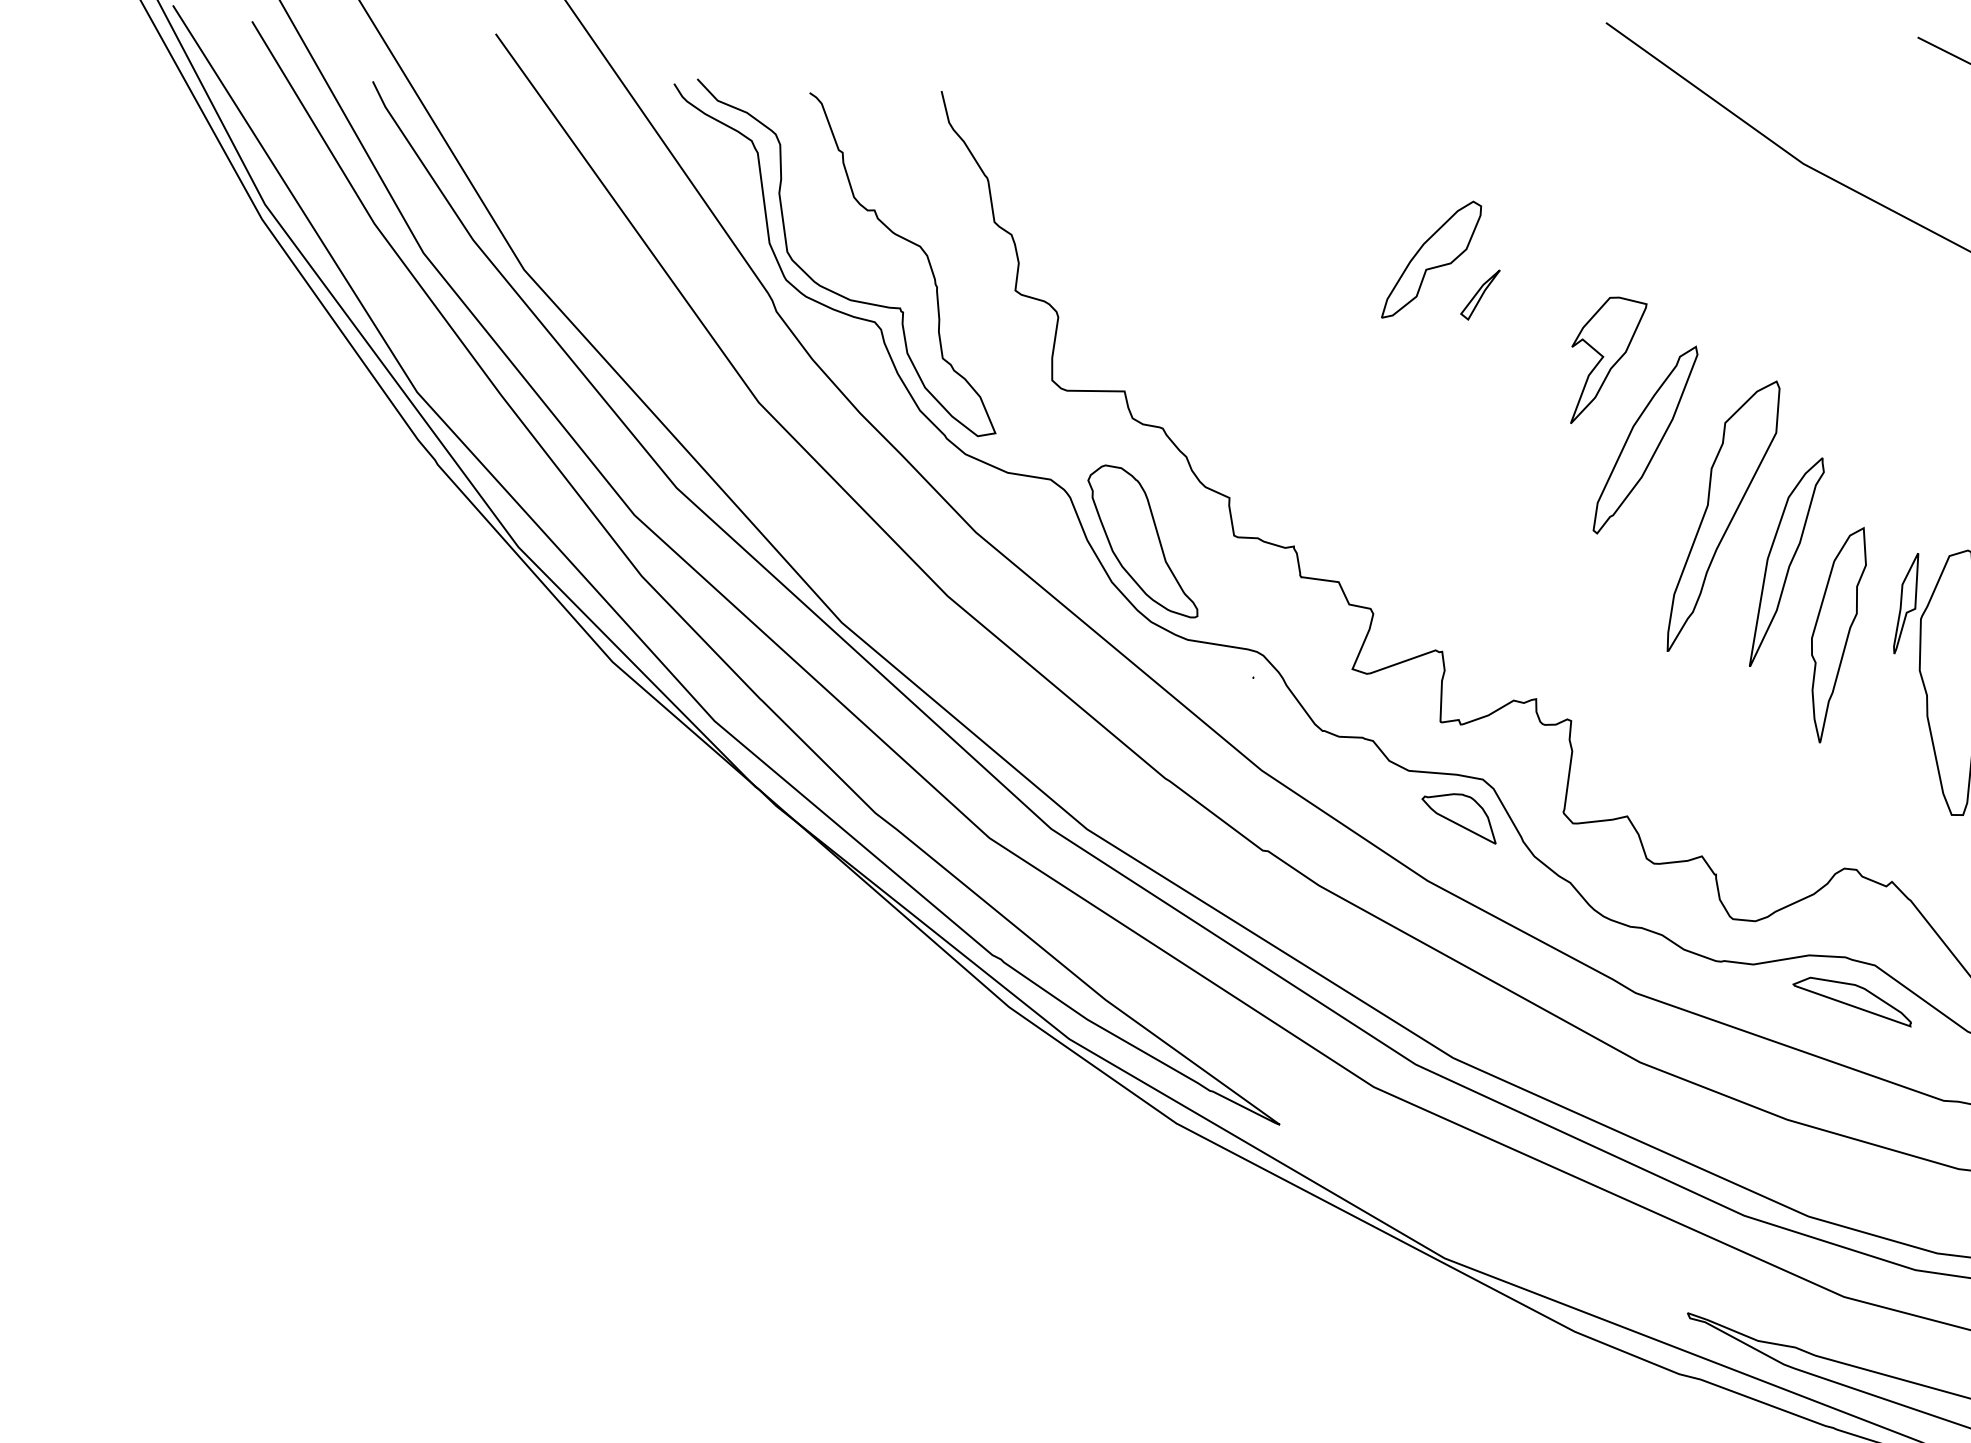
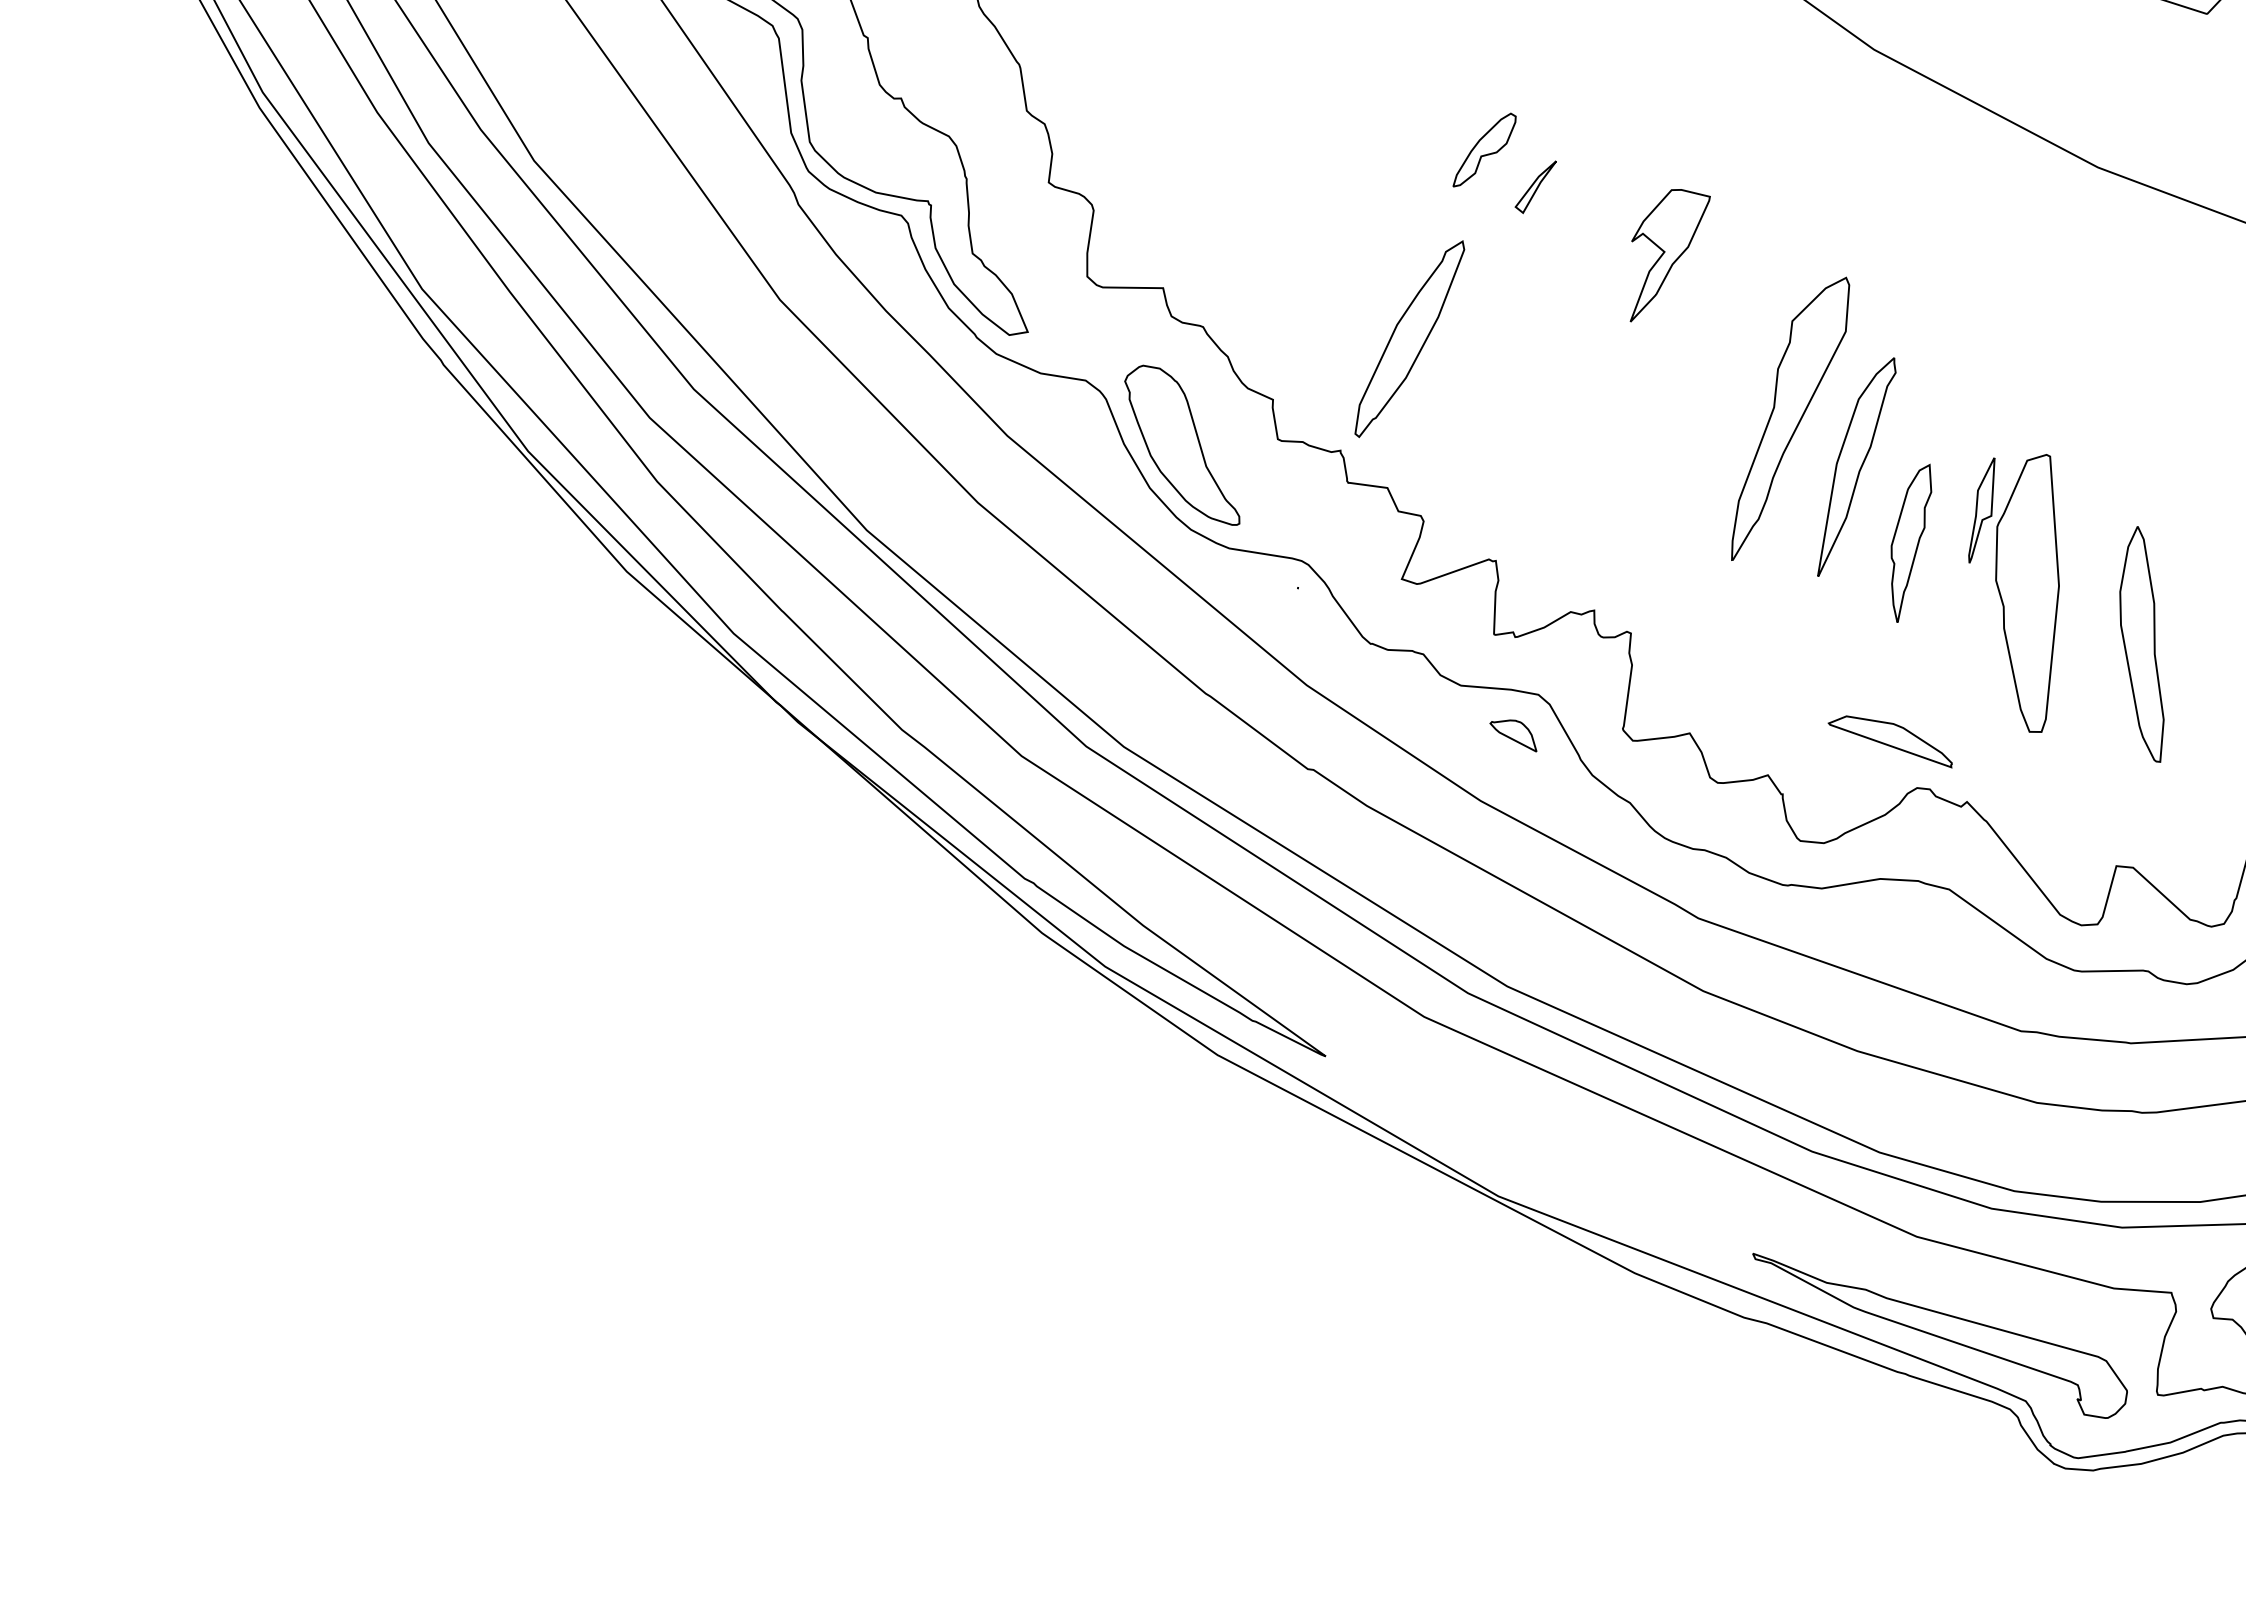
part: (1431, 259) -> (1484, 149), size x0.6
part: (1645, 440) -> (1409, 339), moved
part: (1838, 635) -> (1911, 543), size x0.7
part: (1459, 818) -> (1513, 735), size x0.6
part: (1851, 1001) -> (1889, 741), moved

